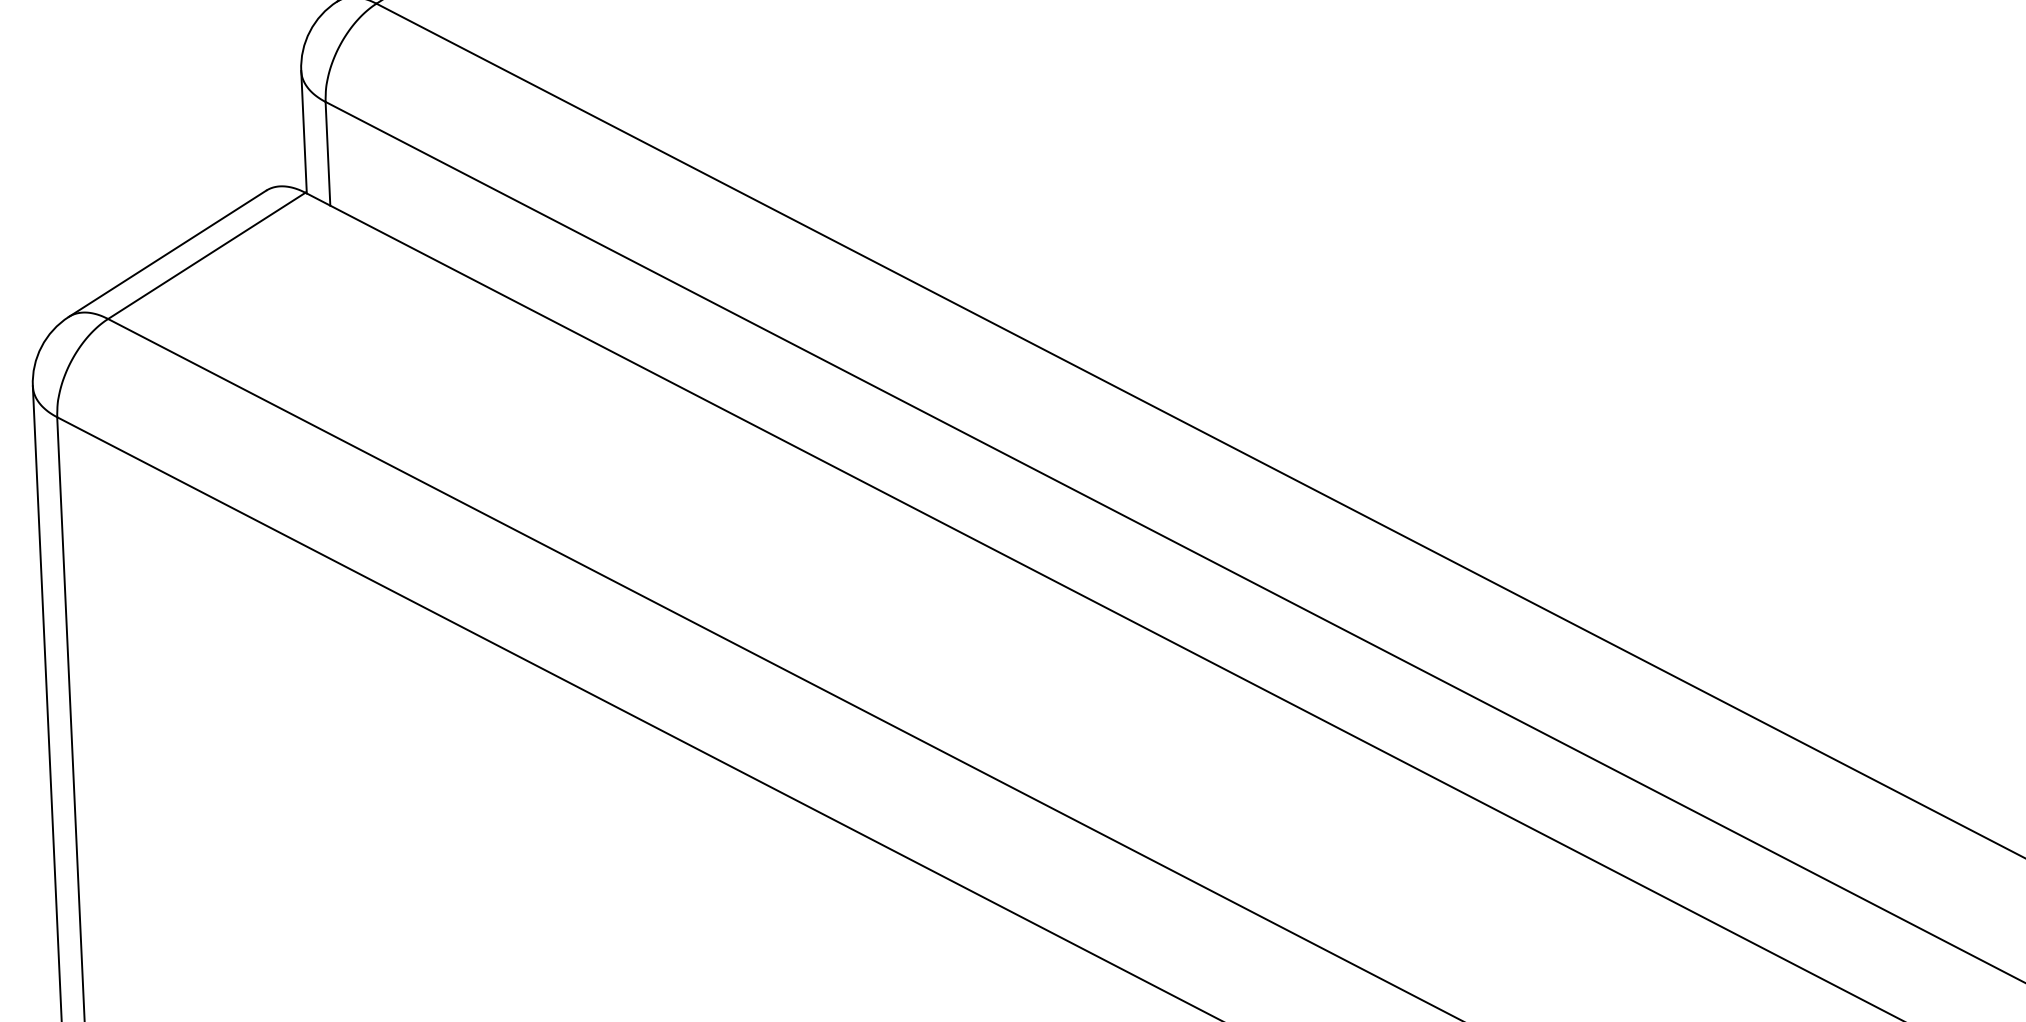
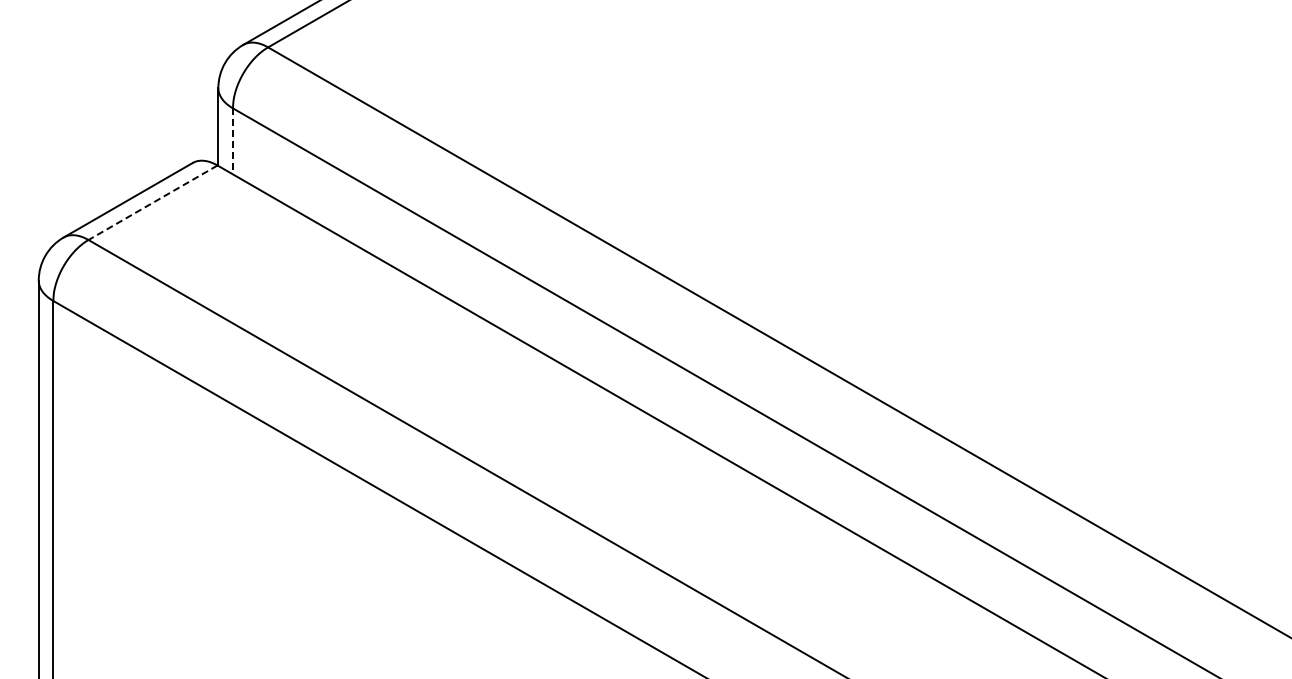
line: (327, 154) -> (232, 141), solid -> dashed
line: (206, 257) -> (152, 203), solid -> dashed

